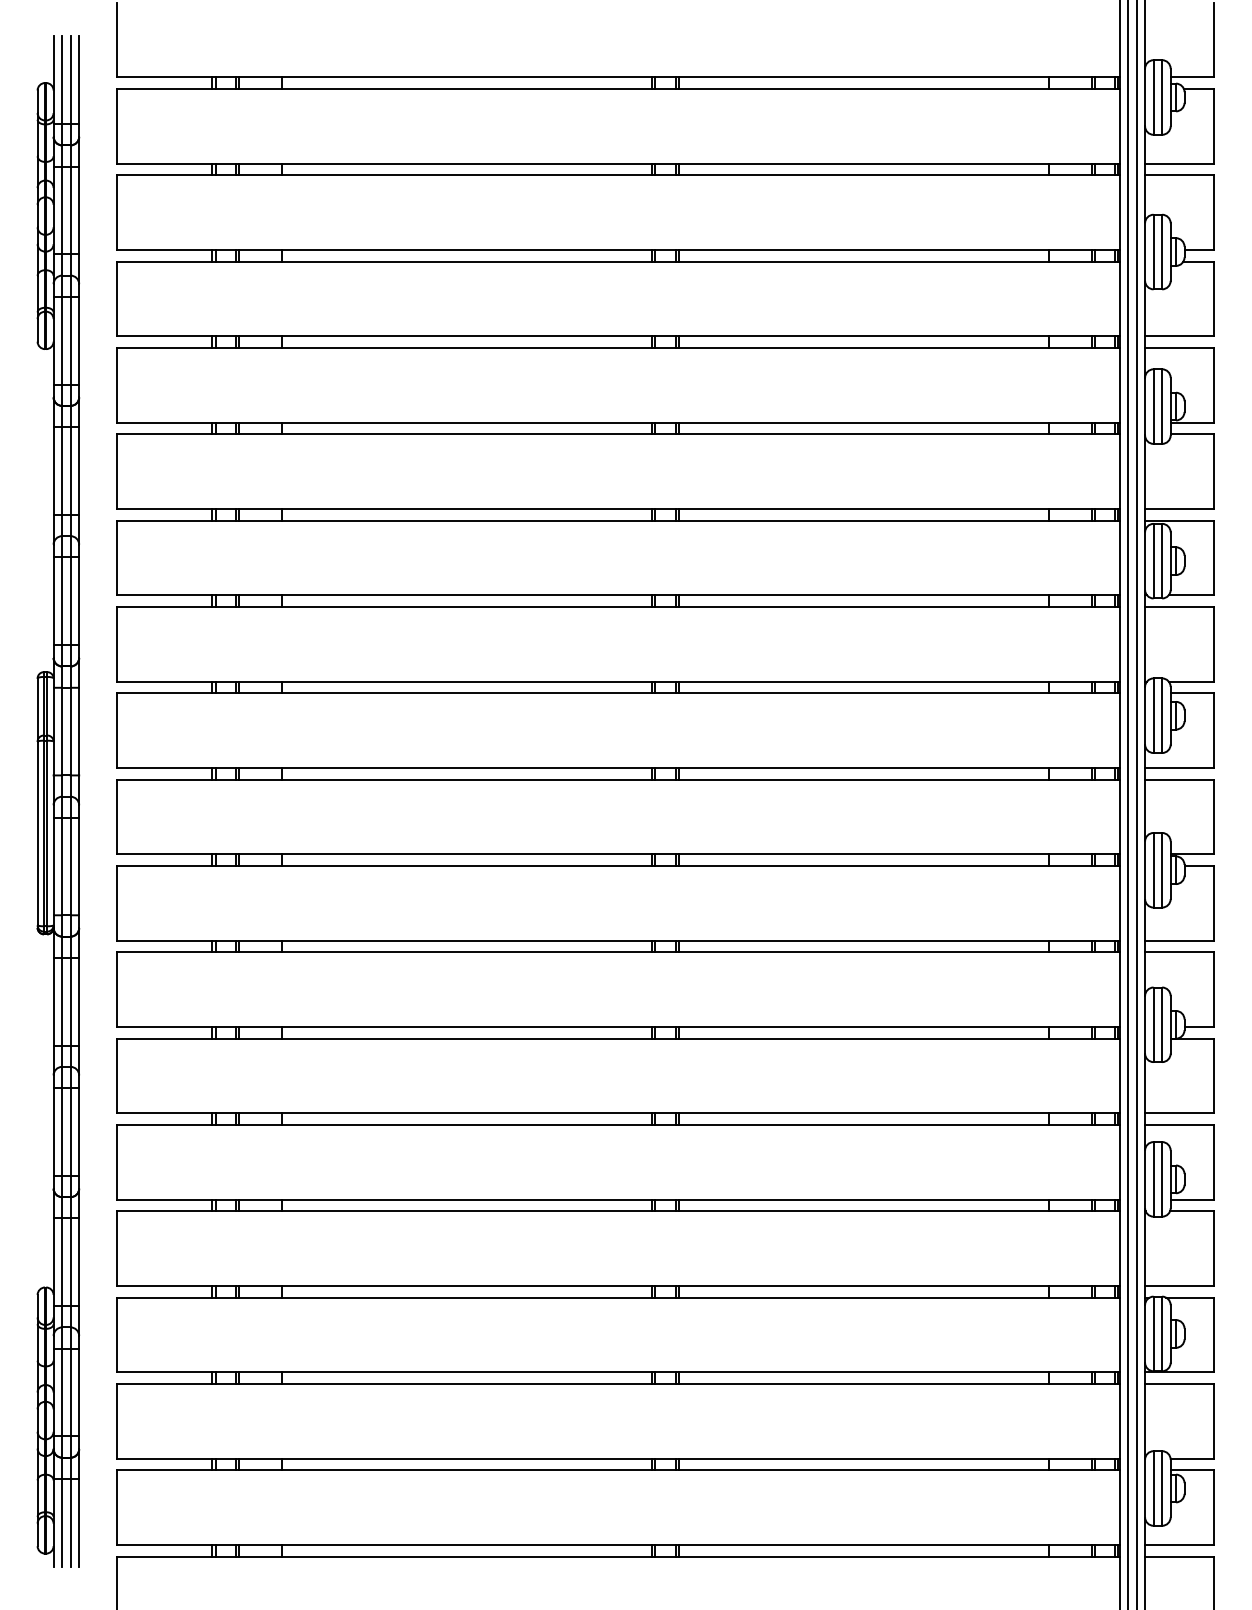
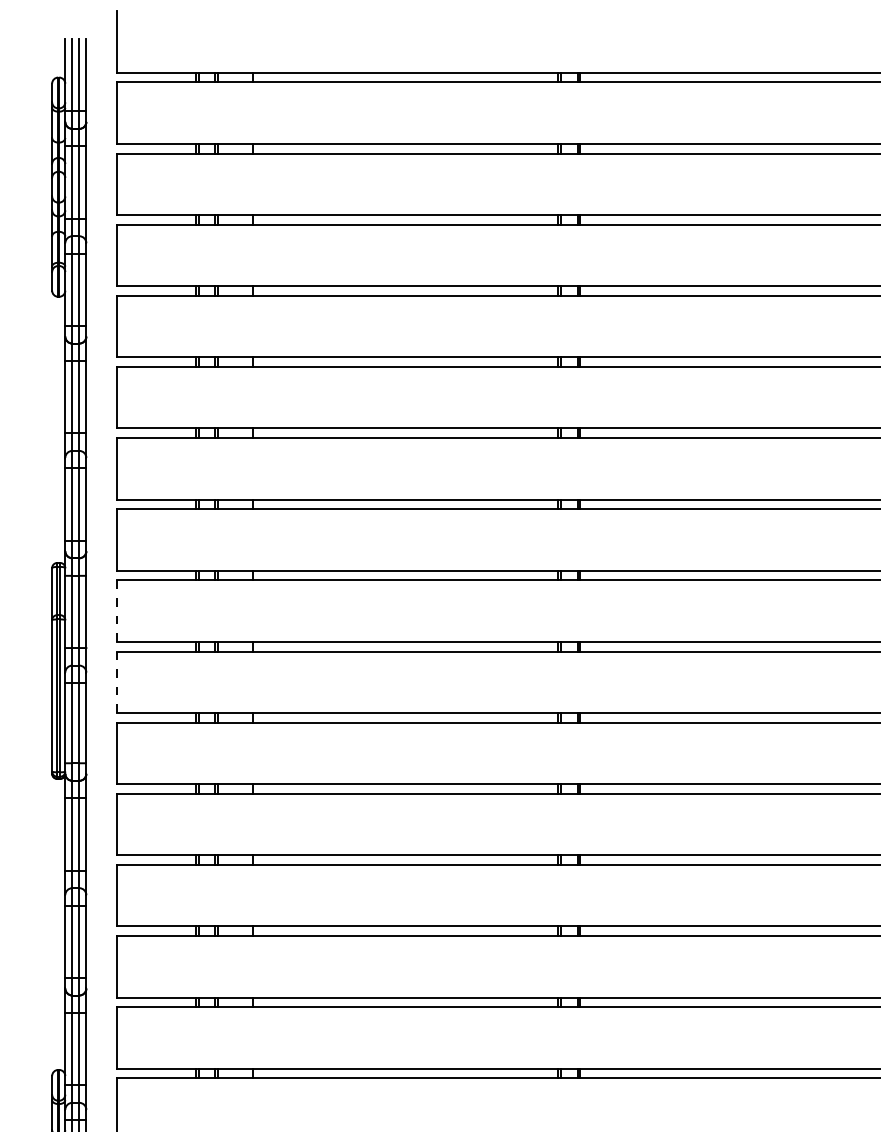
line: (116, 730) -> (117, 611), solid -> dashed
line: (116, 816) -> (117, 681), solid -> dashed

